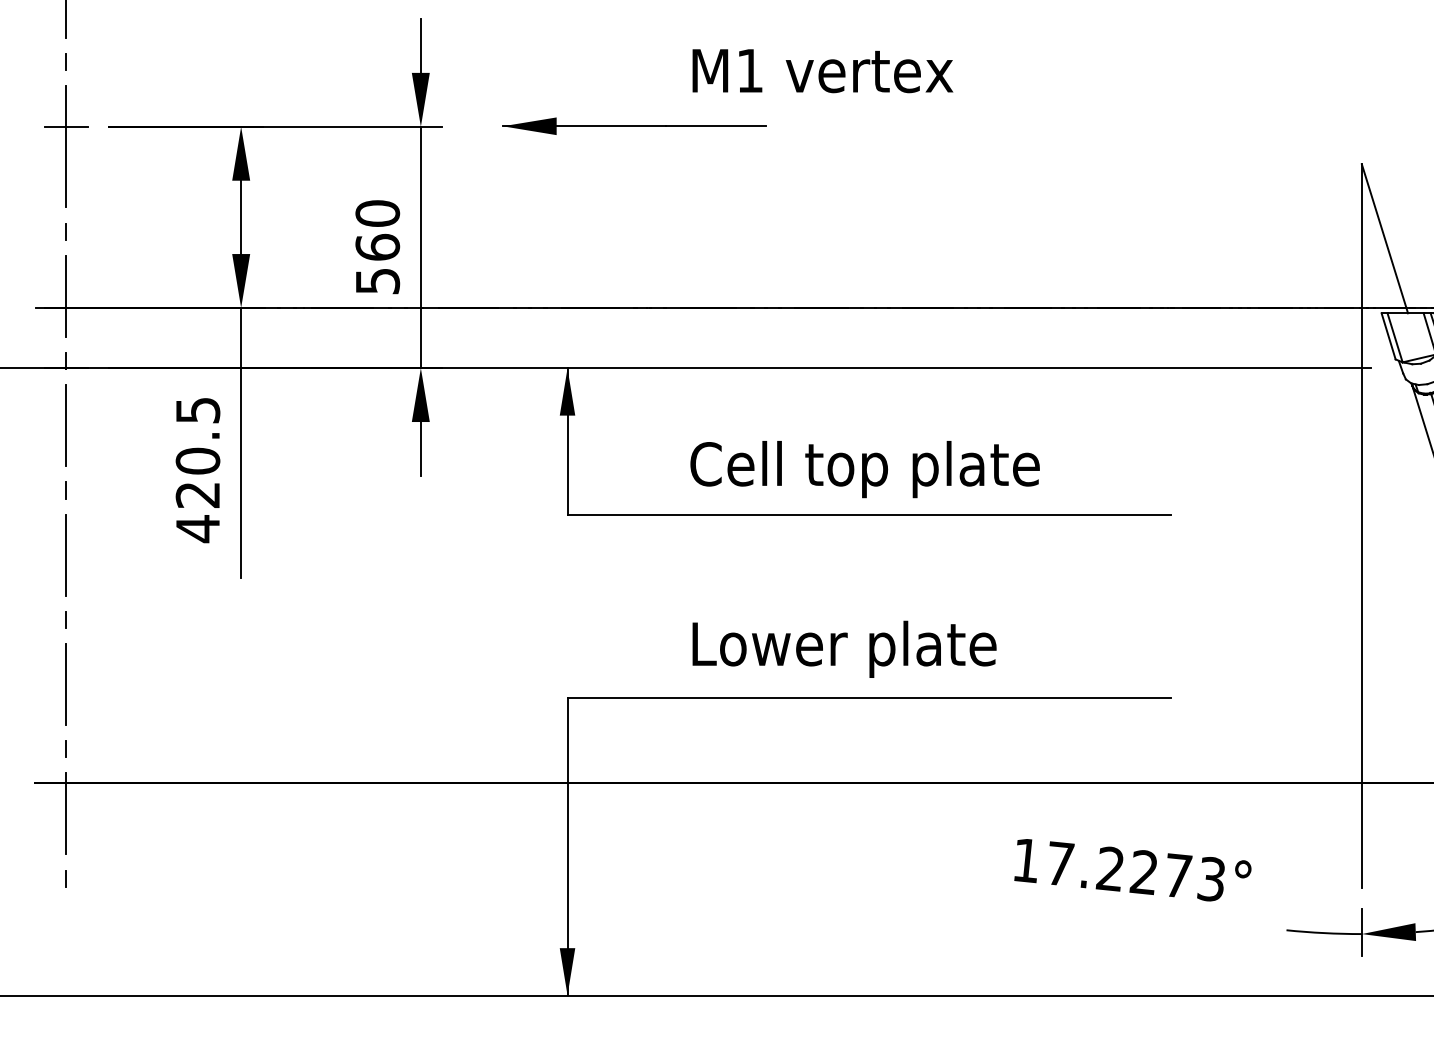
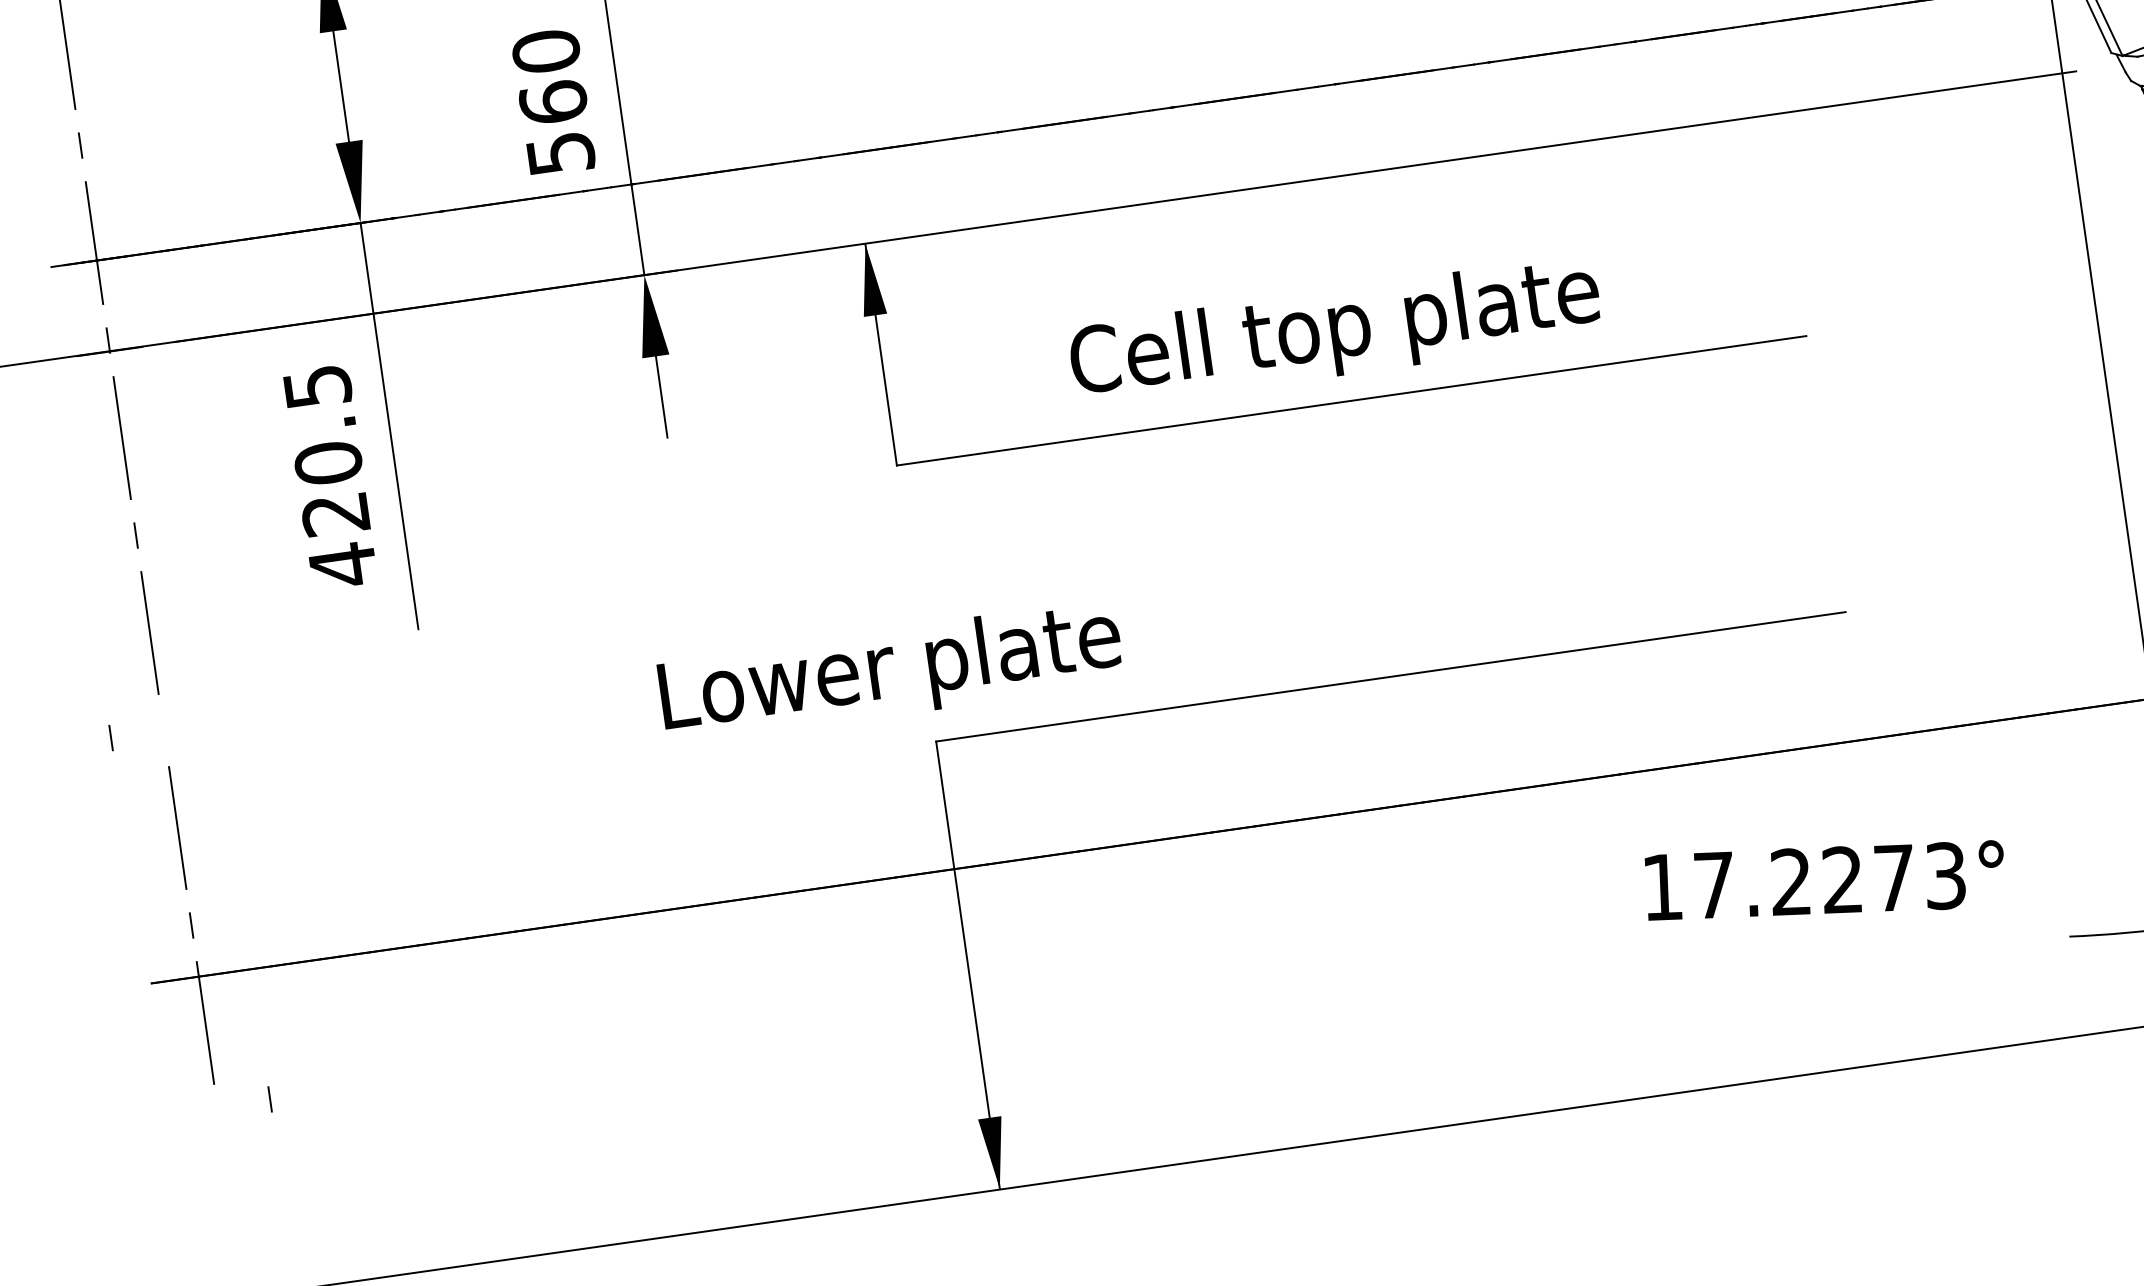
line: (65, 619) -> (110, 737), moved
text: (844, 648) -> (890, 671), moved
line: (65, 878) -> (269, 1099), moved

